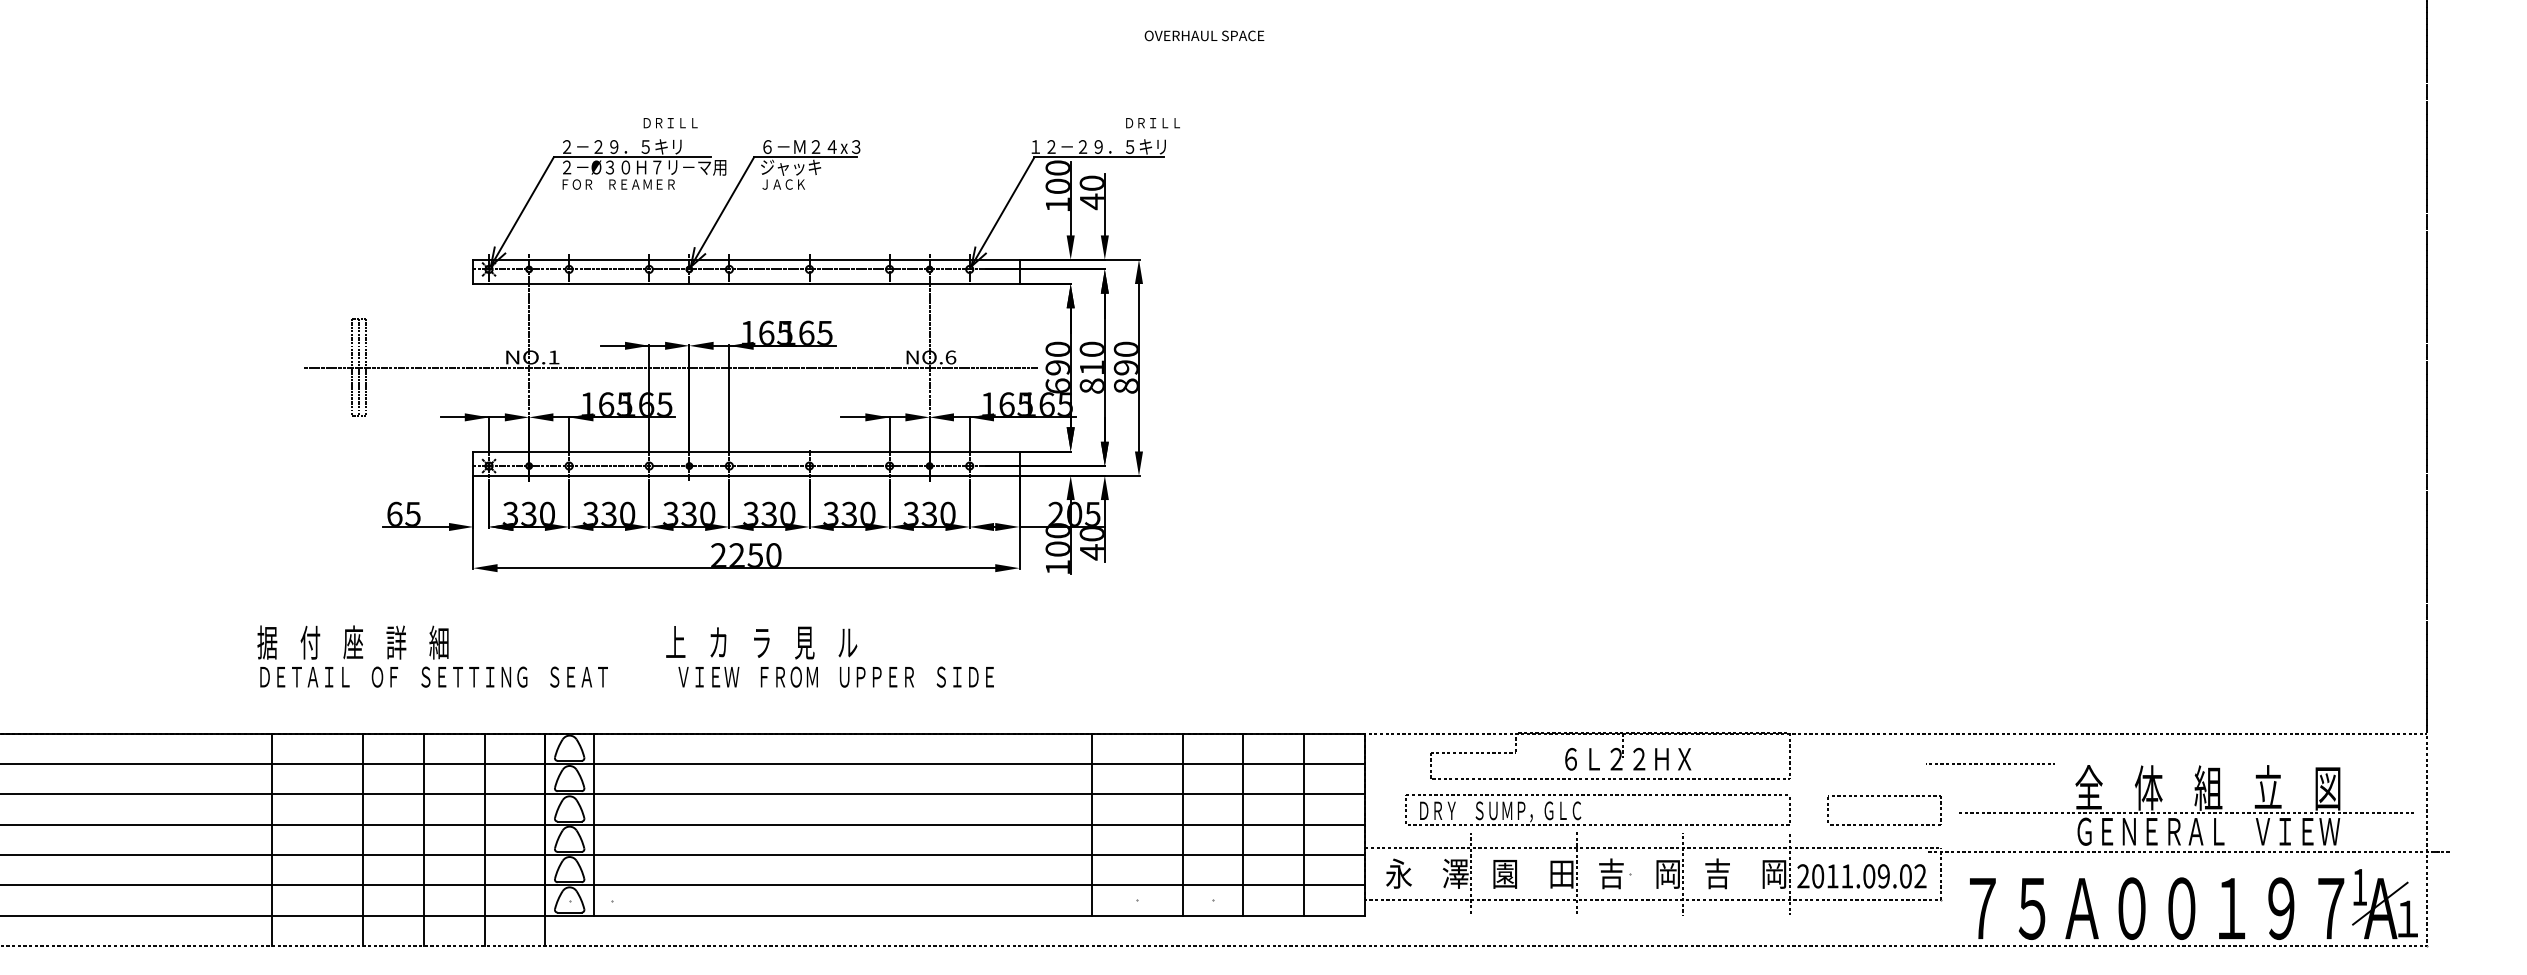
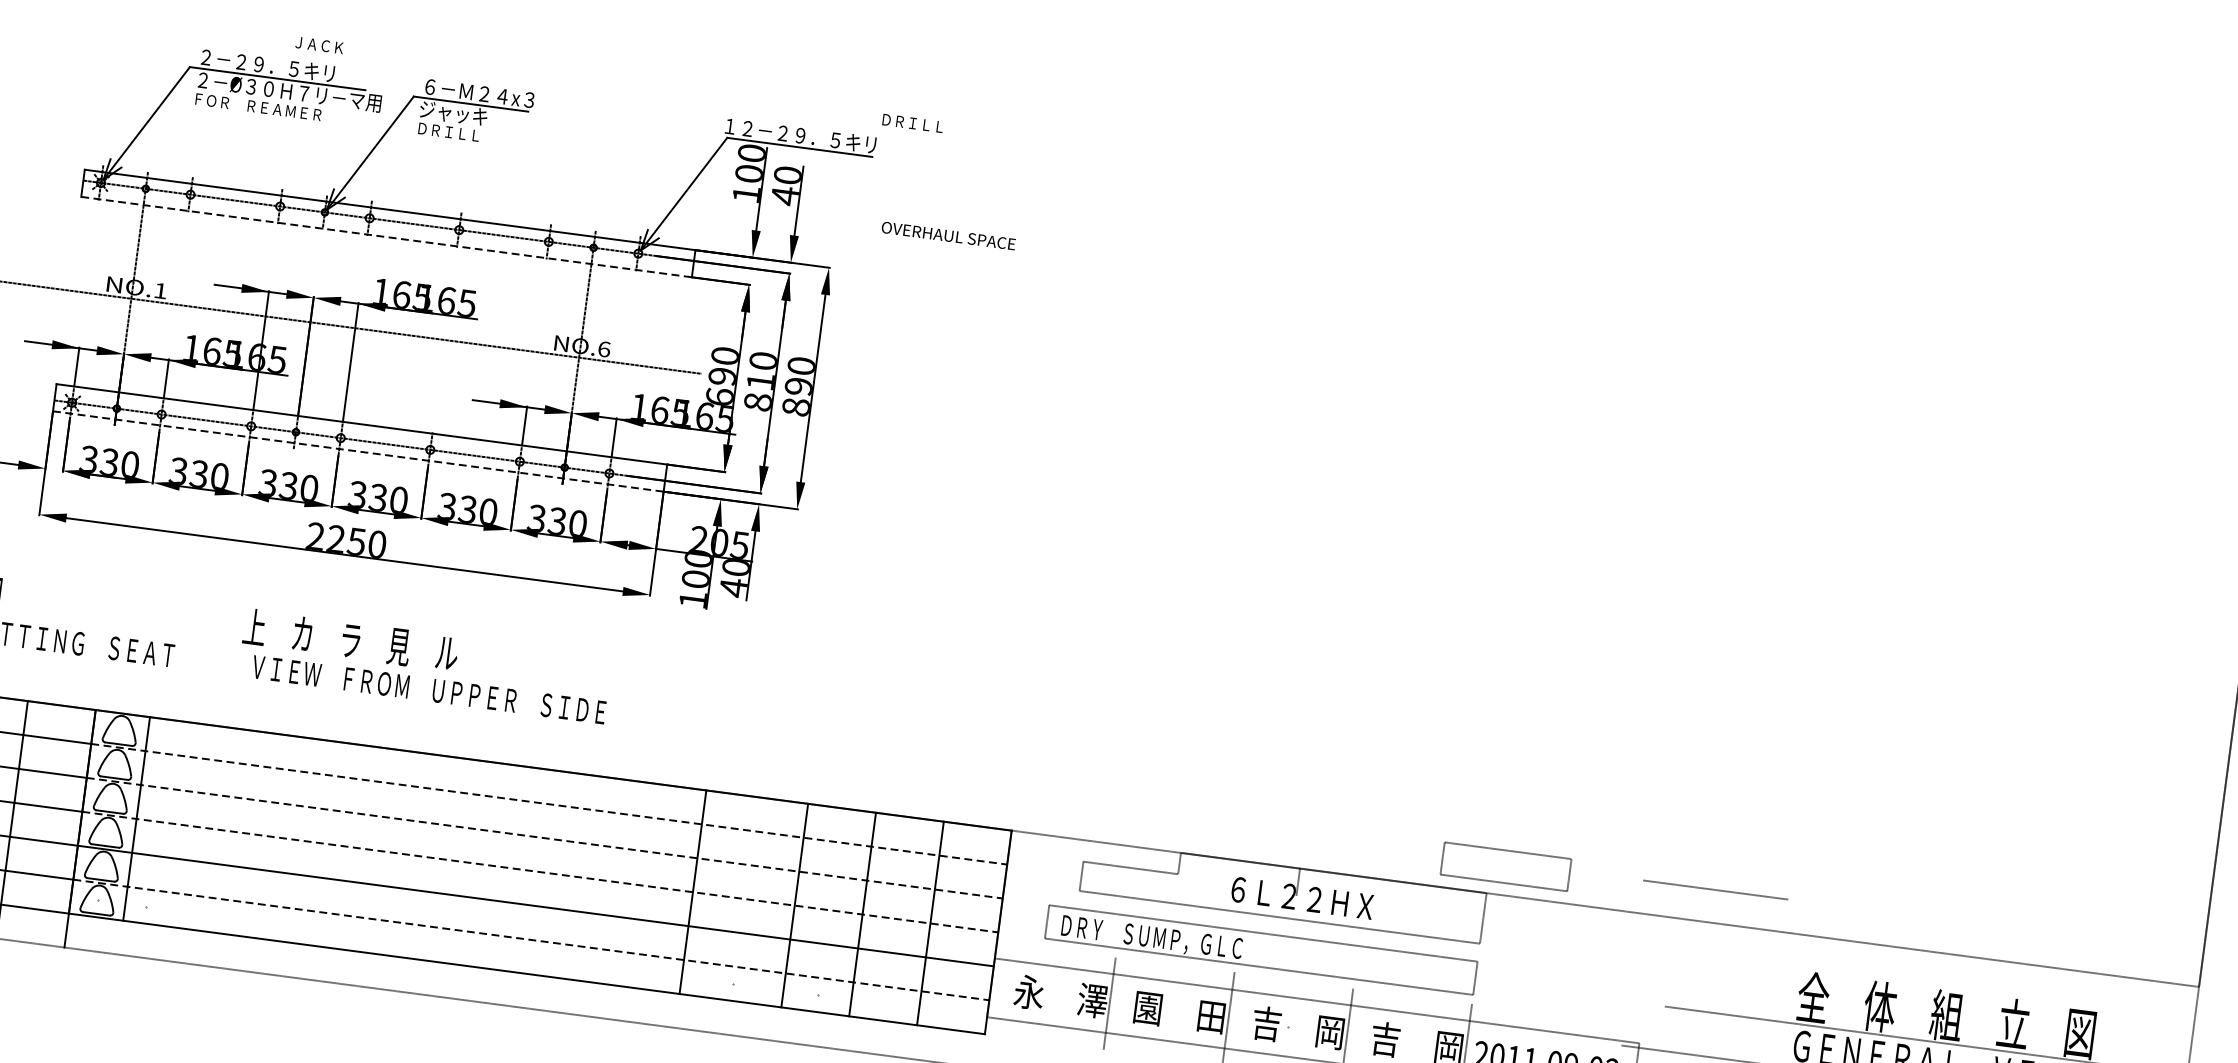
text: (1204, 35) -> (948, 235), moved
text: (670, 122) -> (325, 45), ＤＲＩＬＬ -> ＪＡＣＫ
text: (1152, 123) -> (912, 123), moved
text: (789, 184) -> (449, 132), ＪＡＣＫ -> ＤＲＩＬＬ
line: (746, 284) -> (386, 237), solid -> dashed
line: (746, 475) -> (358, 451), solid -> dashed
line: (955, 763) -> (549, 803), solid -> dashed
line: (1991, 763) -> (1716, 889), moved
line: (955, 794) -> (545, 838), solid -> dashed
part: (1884, 796) -> (1507, 851), moved
line: (955, 824) -> (540, 872), solid -> dashed
line: (955, 885) -> (531, 940), solid -> dashed

